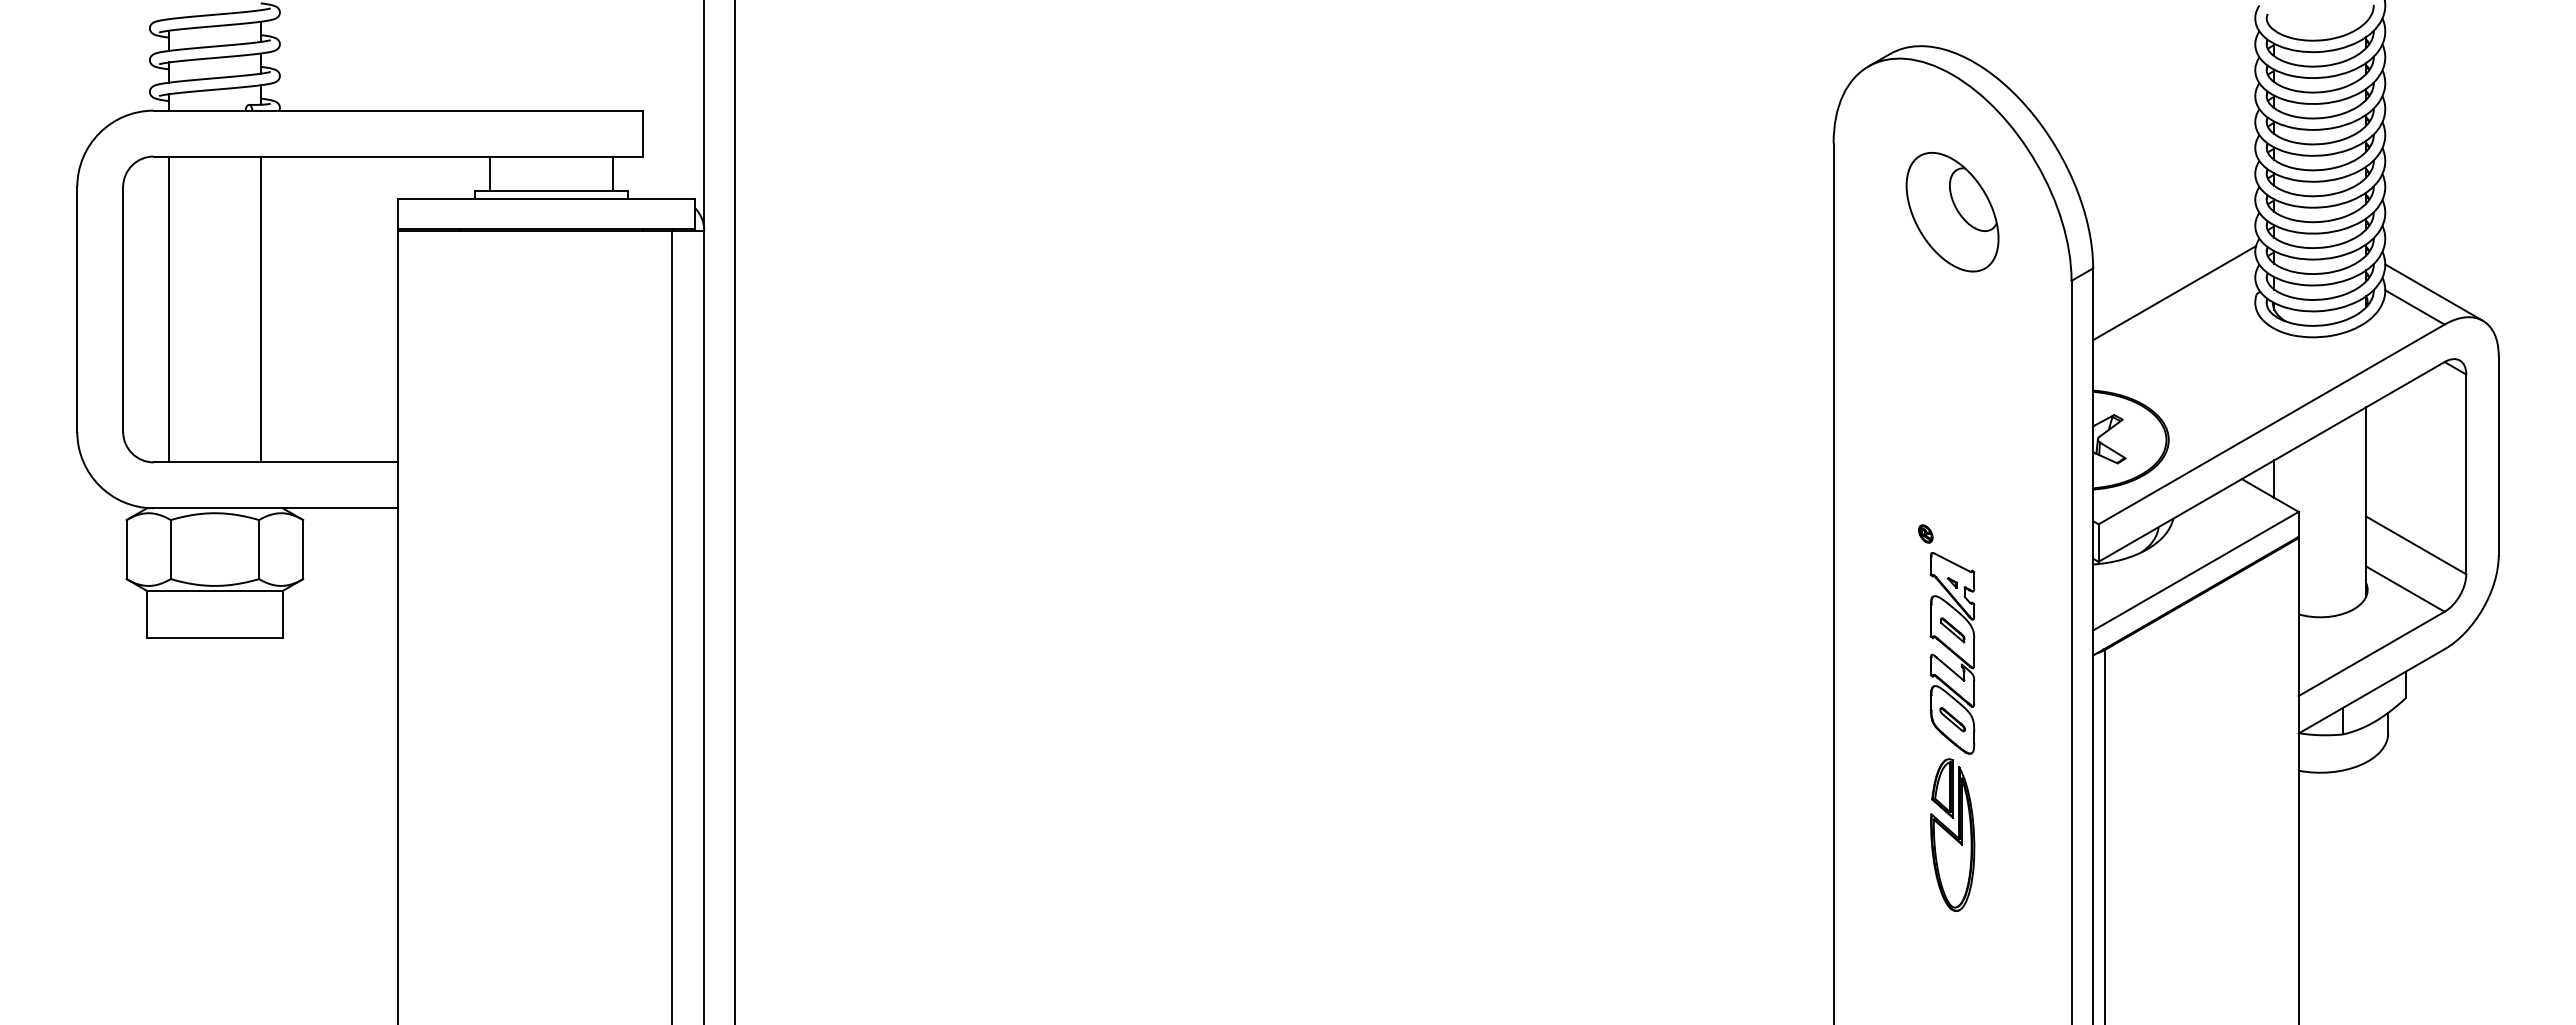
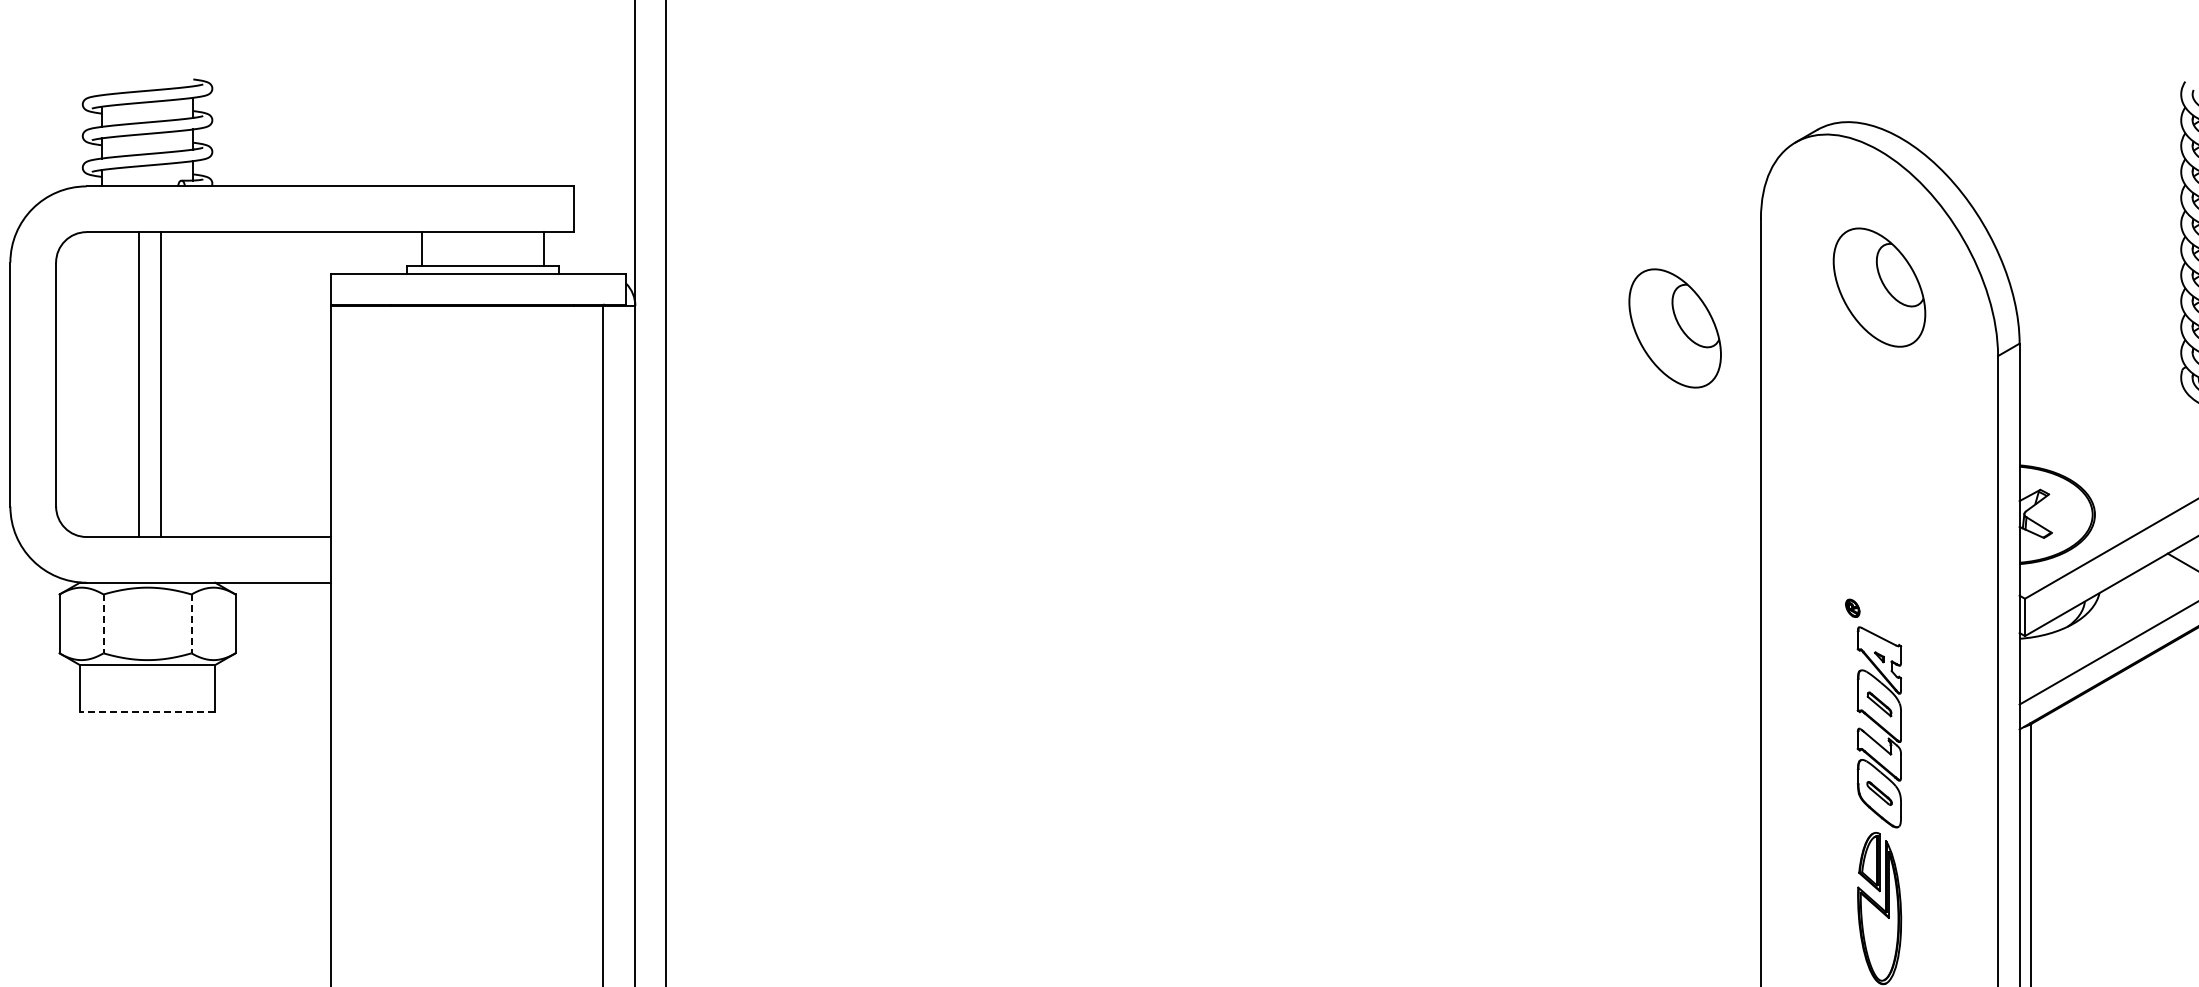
part: (1747, 253) -> (1675, 328), added
line: (2174, 293) -> (2100, 368), removed
line: (169, 309) -> (139, 384), moved
line: (260, 309) -> (161, 384), moved
line: (170, 549) -> (103, 623), solid -> dashed
line: (259, 549) -> (192, 623), solid -> dashed
line: (214, 638) -> (147, 712), solid -> dashed

